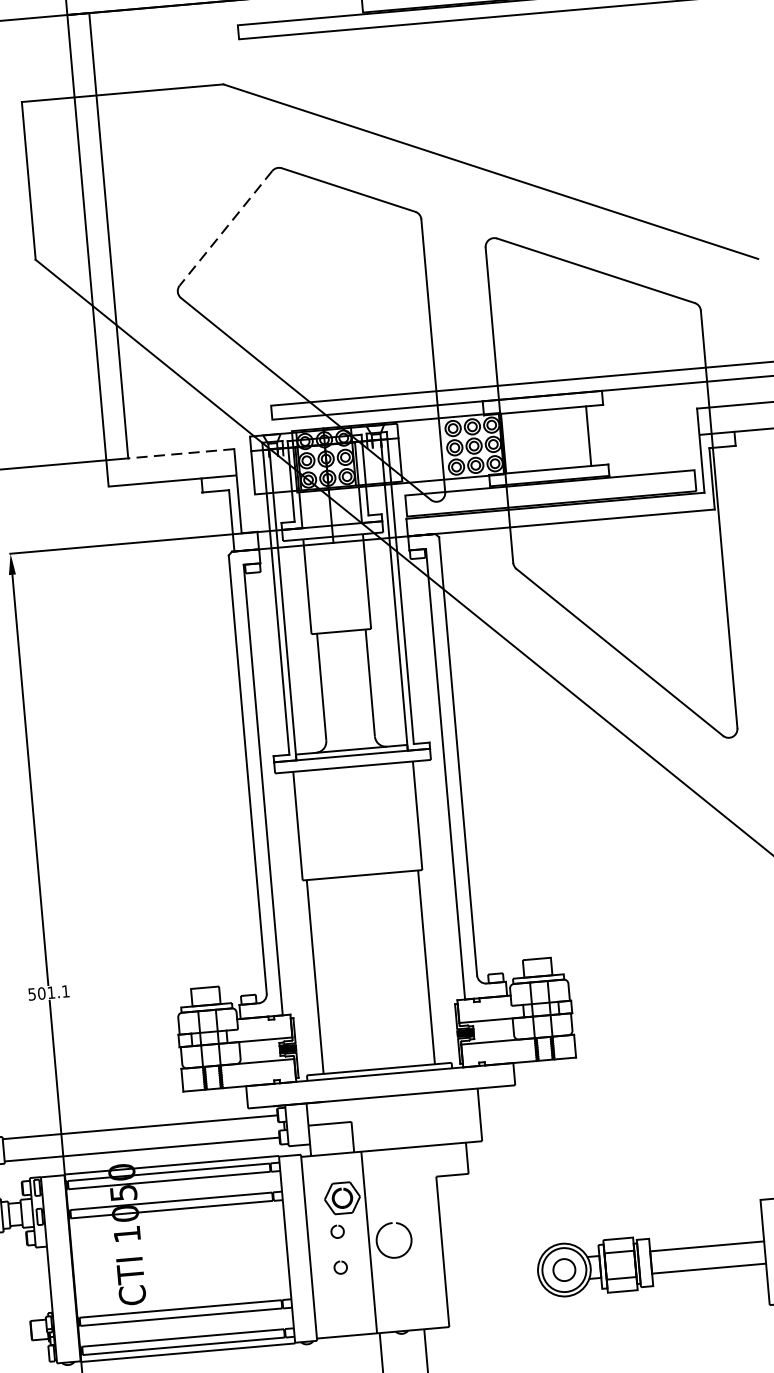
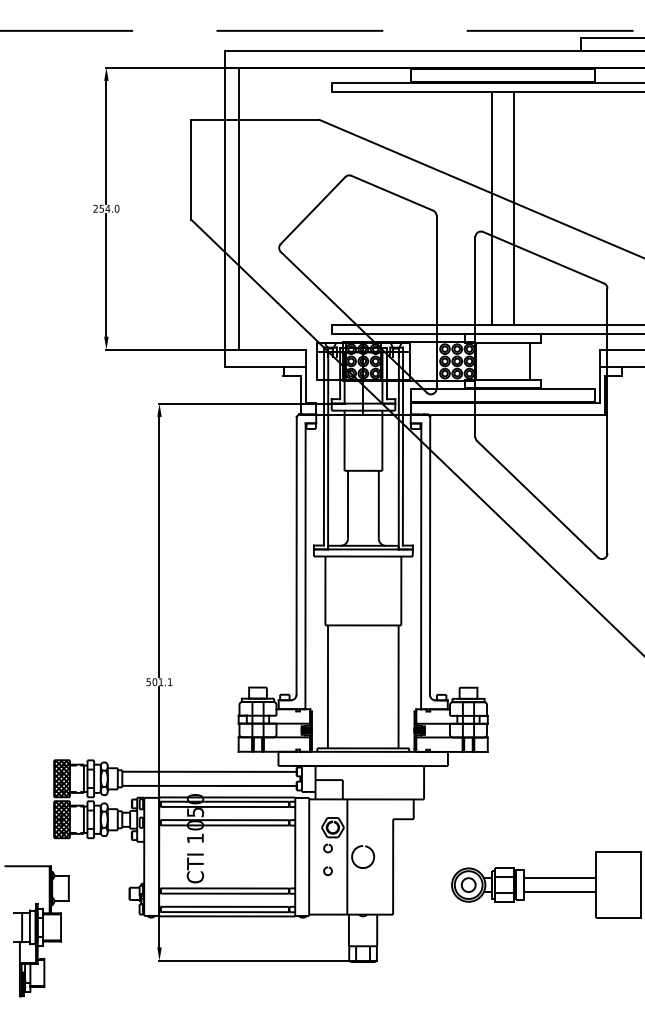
line: (541, 197) -> (513, 208), added
line: (508, 200) -> (492, 208), added
line: (226, 228) -> (313, 210), dashed -> solid
line: (181, 454) -> (272, 350), dashed -> solid

